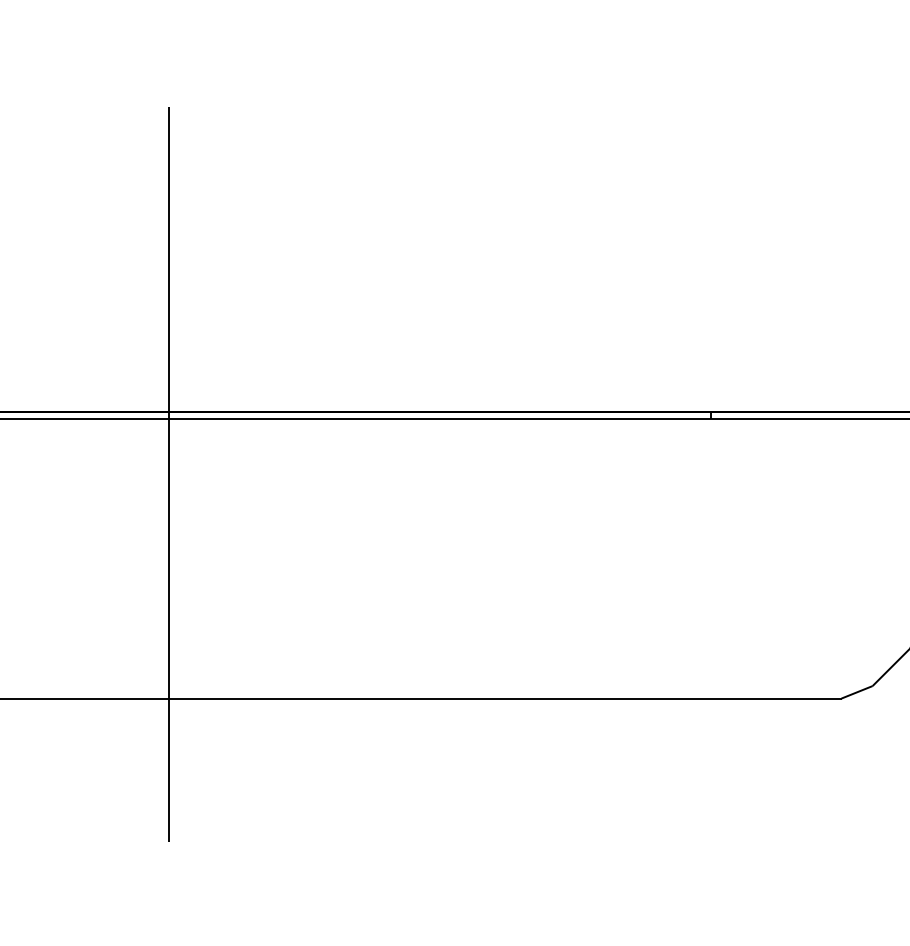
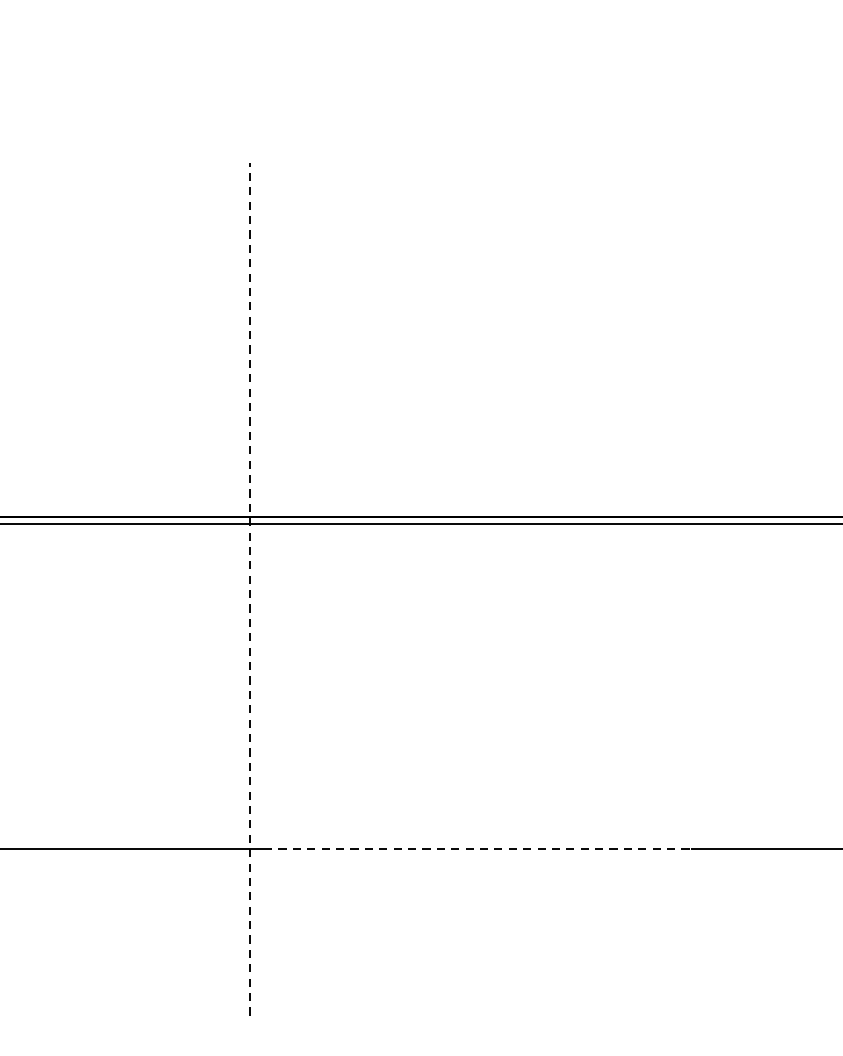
line: (169, 474) -> (249, 589), solid -> dashed
line: (365, 698) -> (477, 849), solid -> dashed

